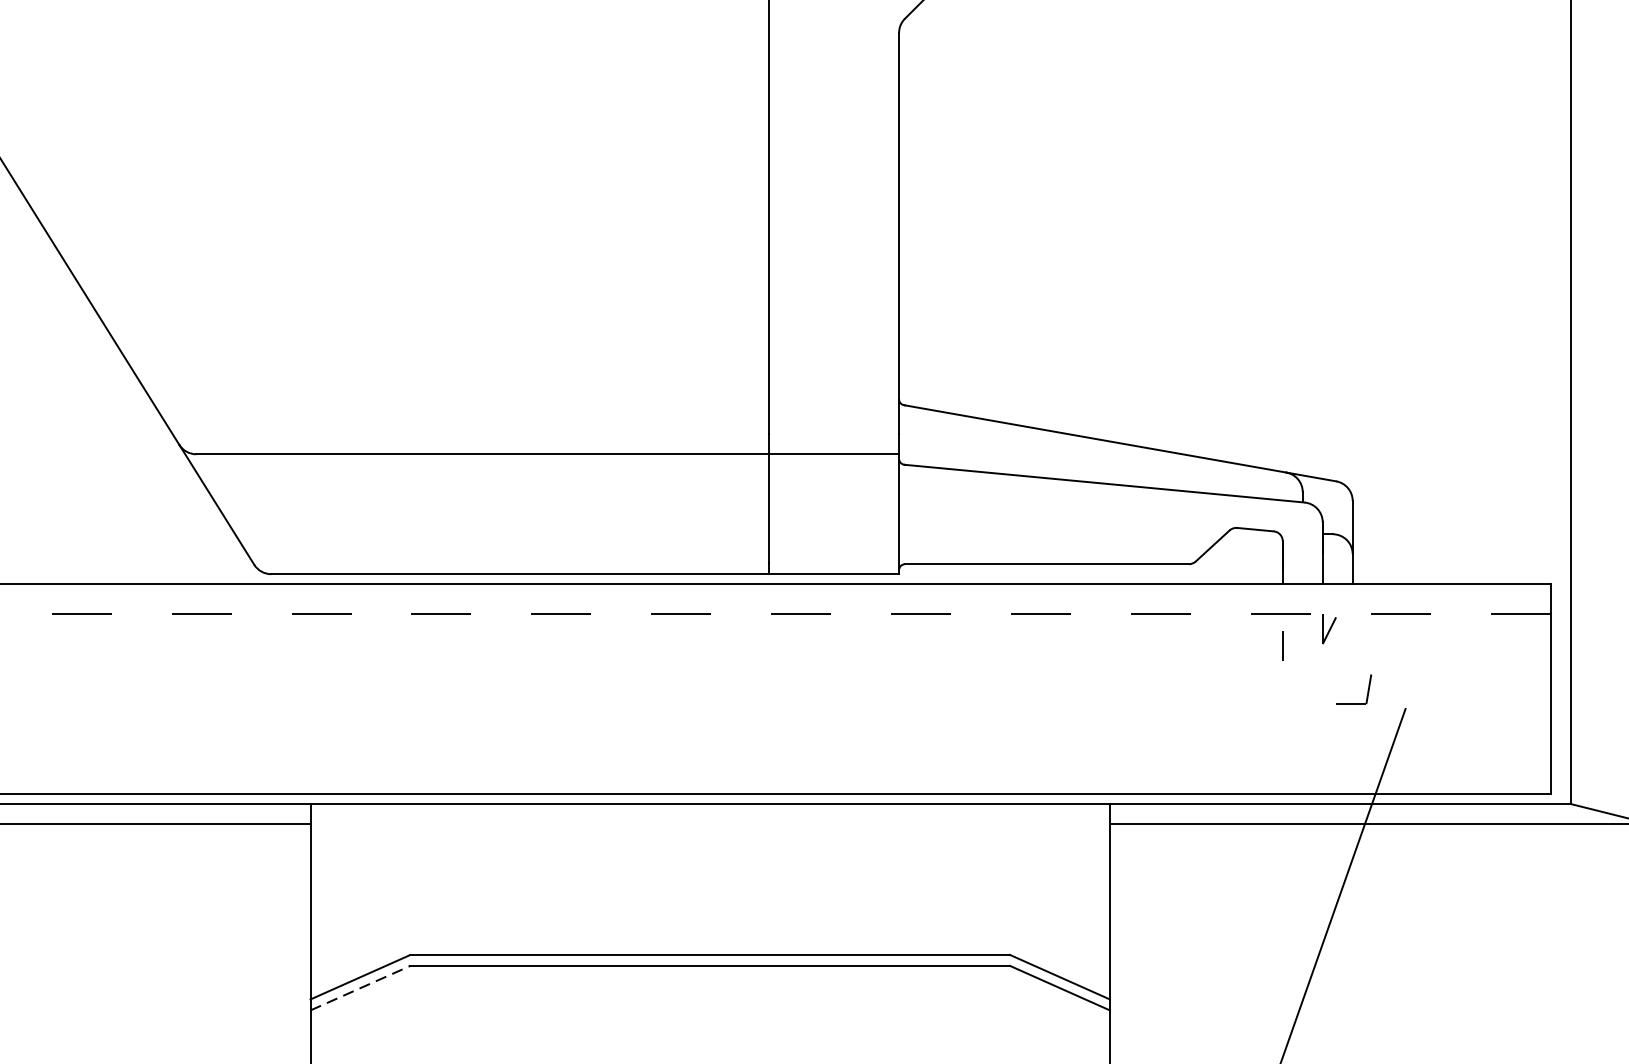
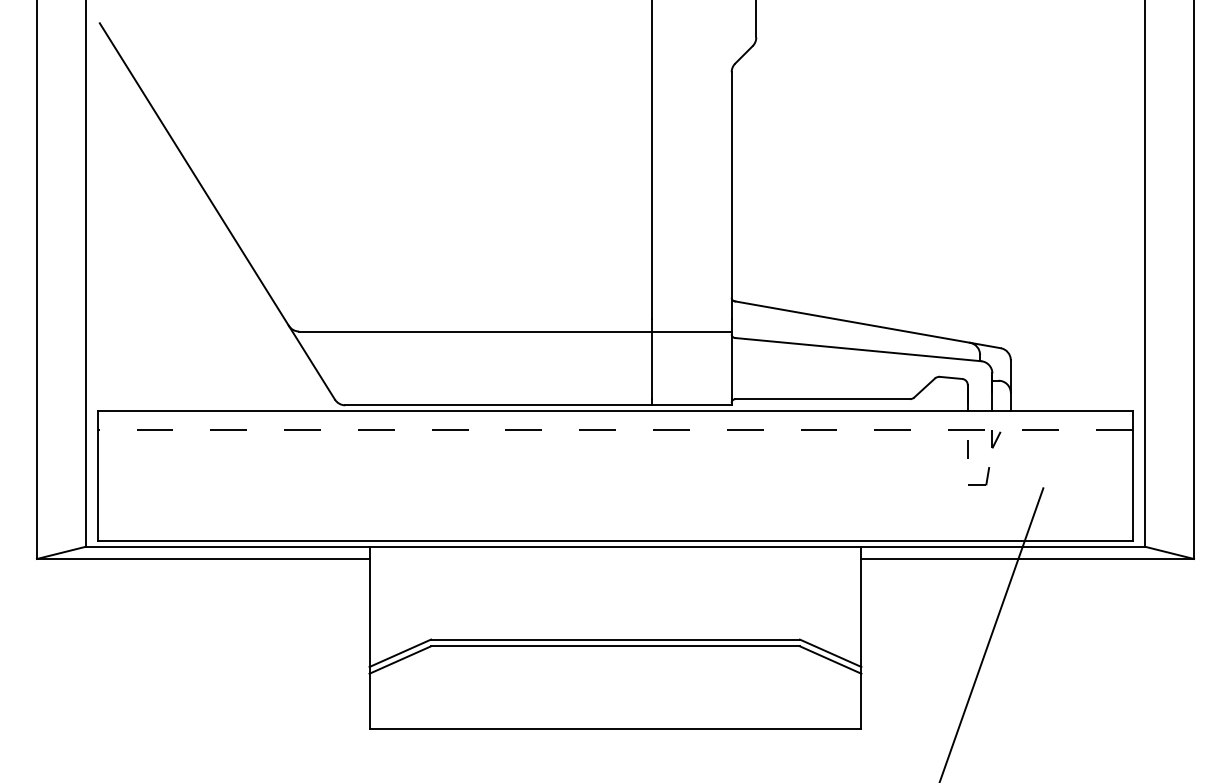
part: (1366, 689) -> (986, 476), moved
line: (360, 988) -> (400, 660), dashed -> solid

